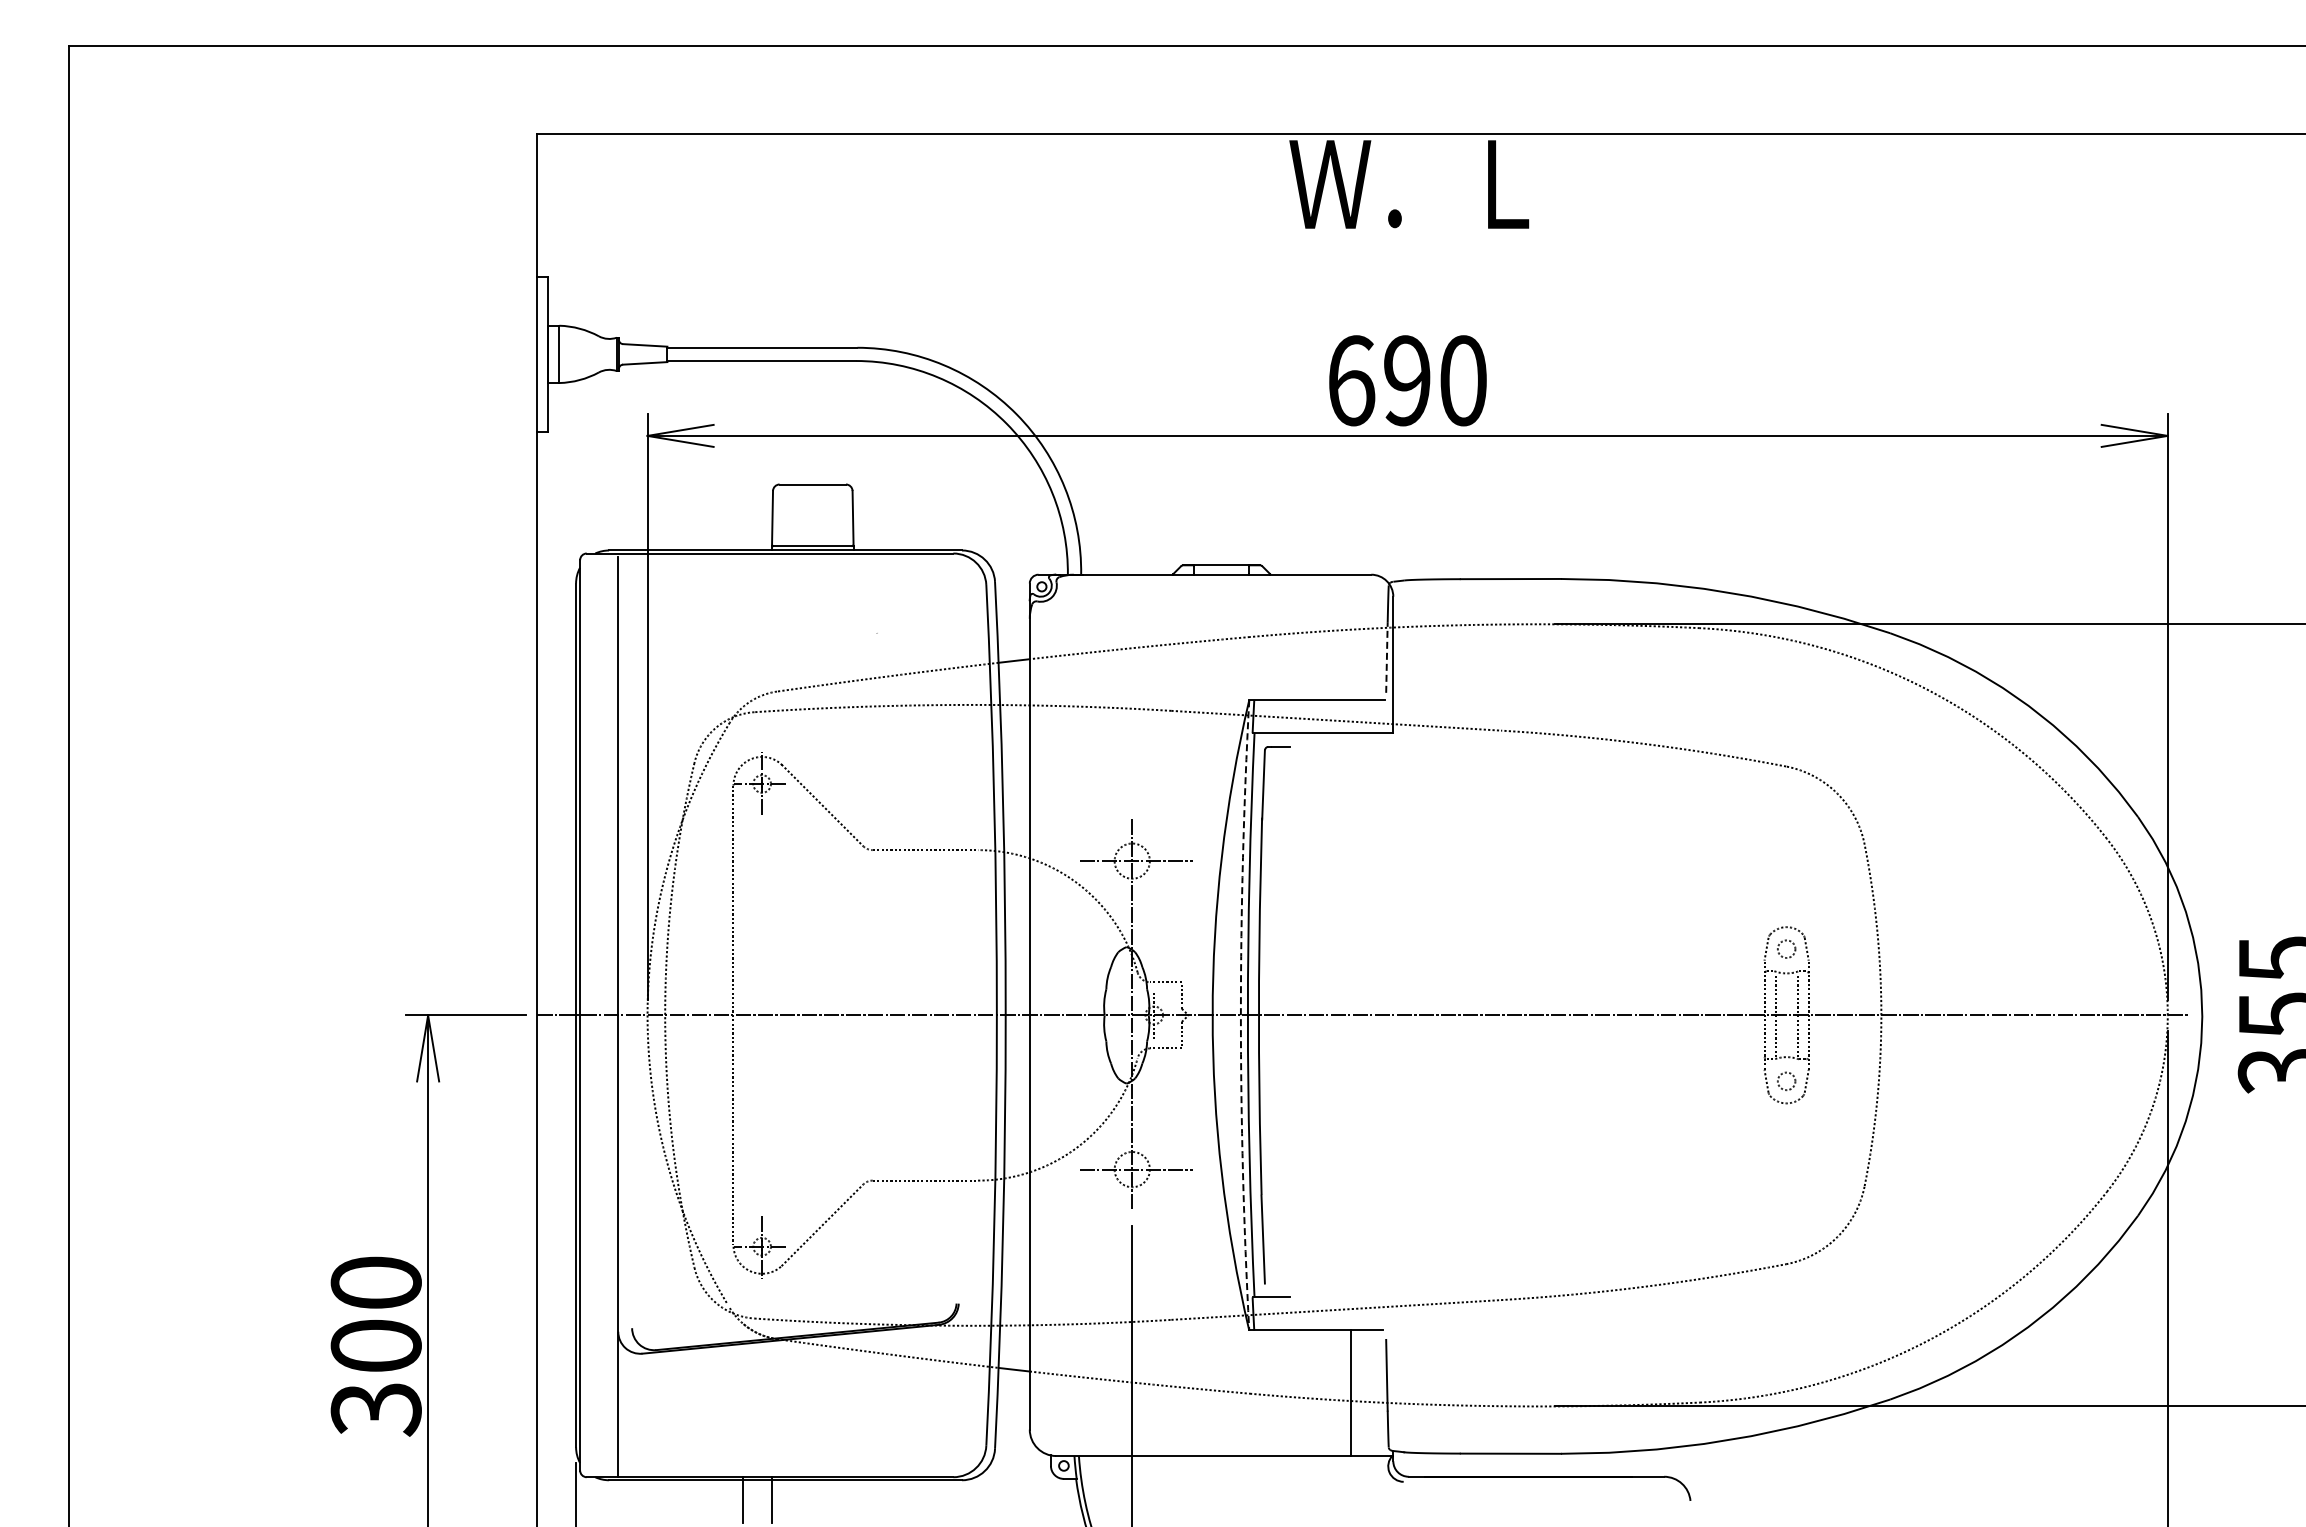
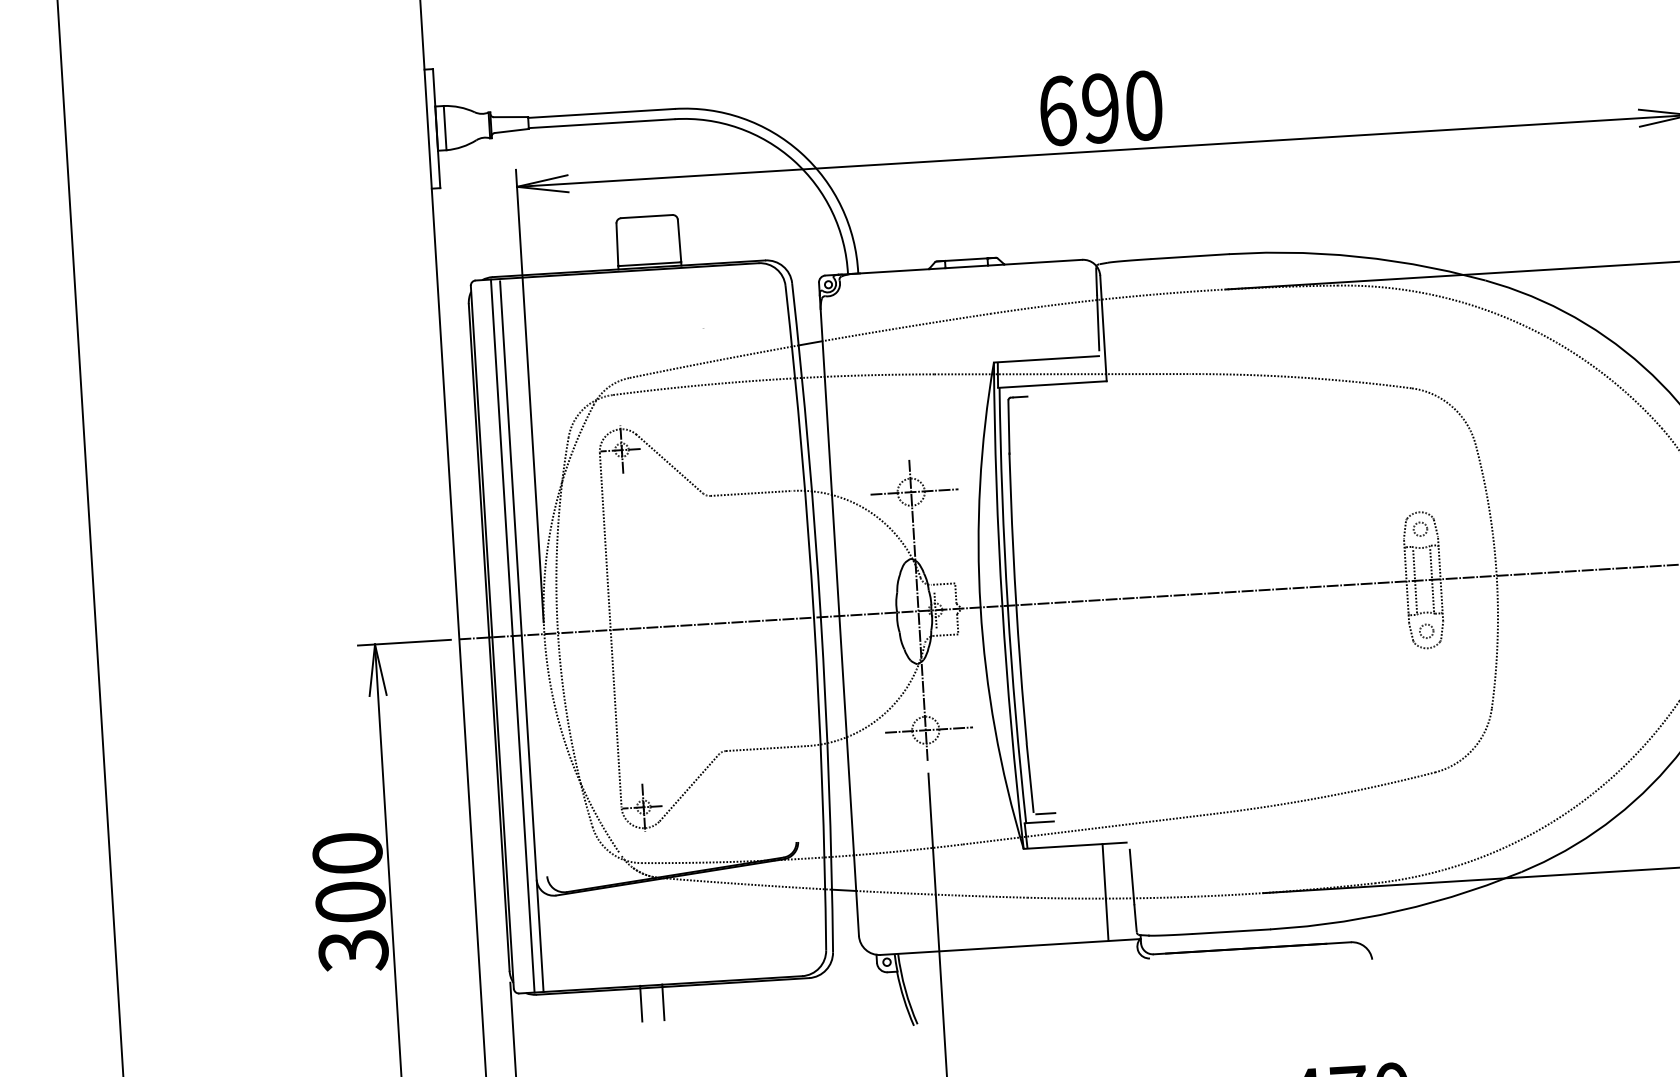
line: (1386, 656) -> (1097, 322), dashed -> solid
line: (606, 1015) -> (512, 636), added
arc: (1240, 1015) -> (1002, 606), dashed -> solid
line: (1280, 1286) -> (1045, 813), added

